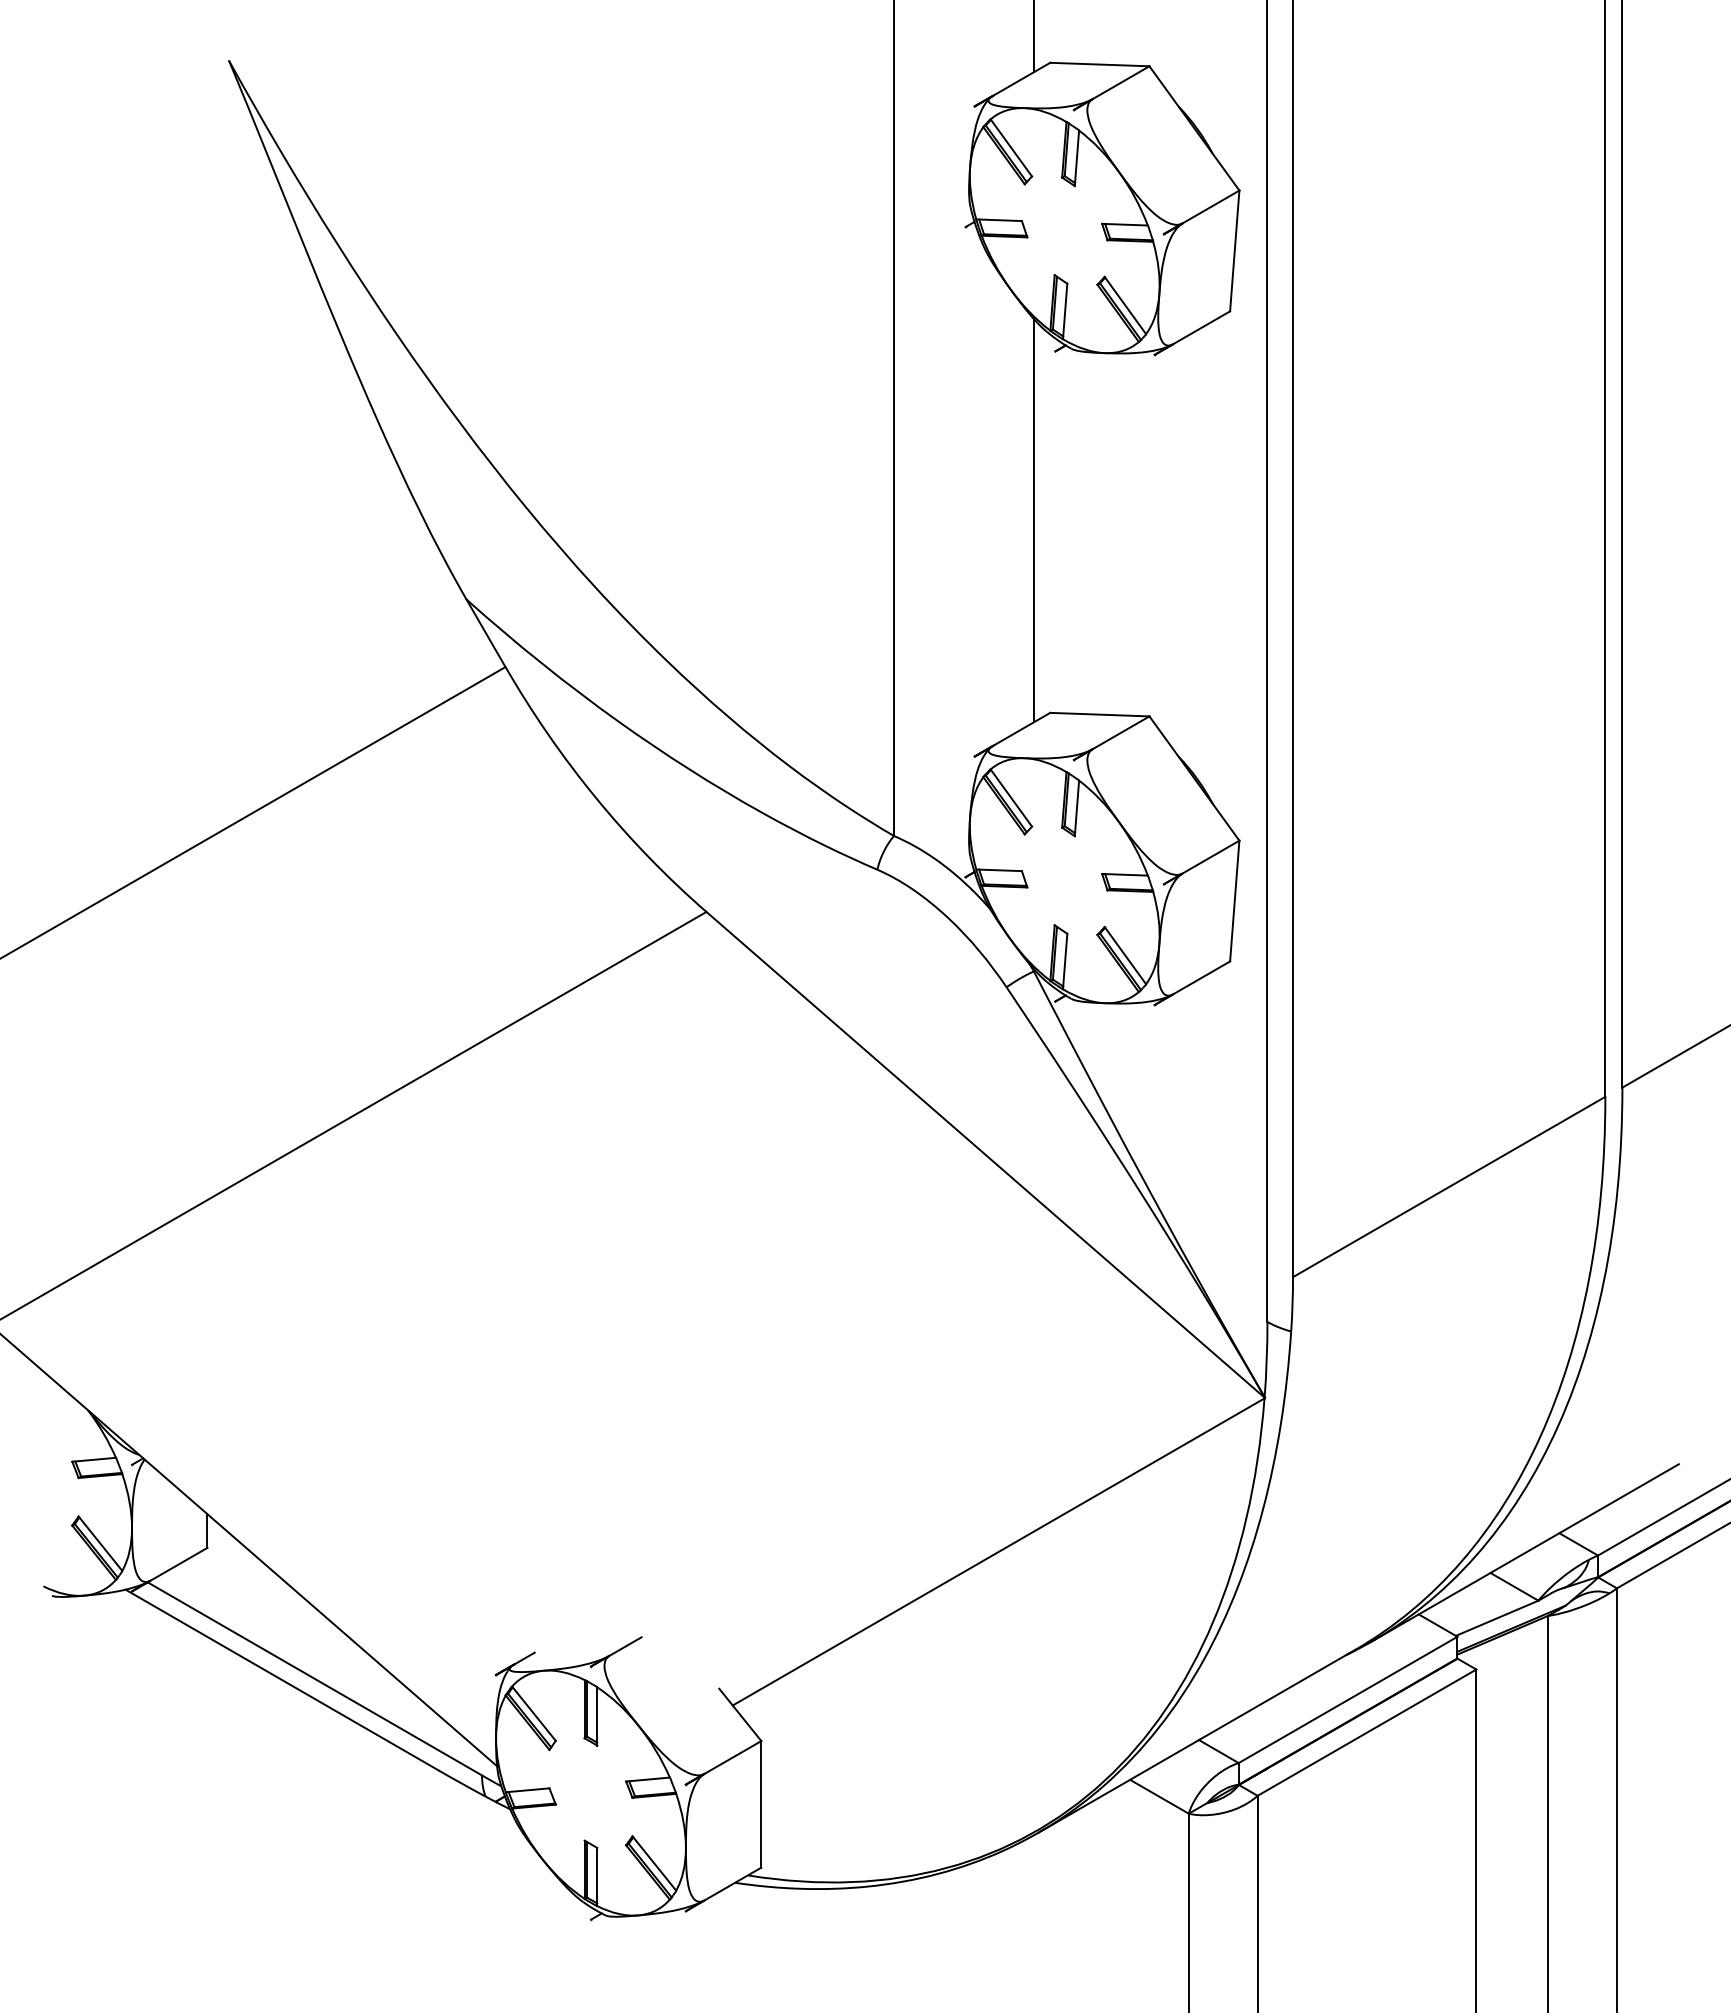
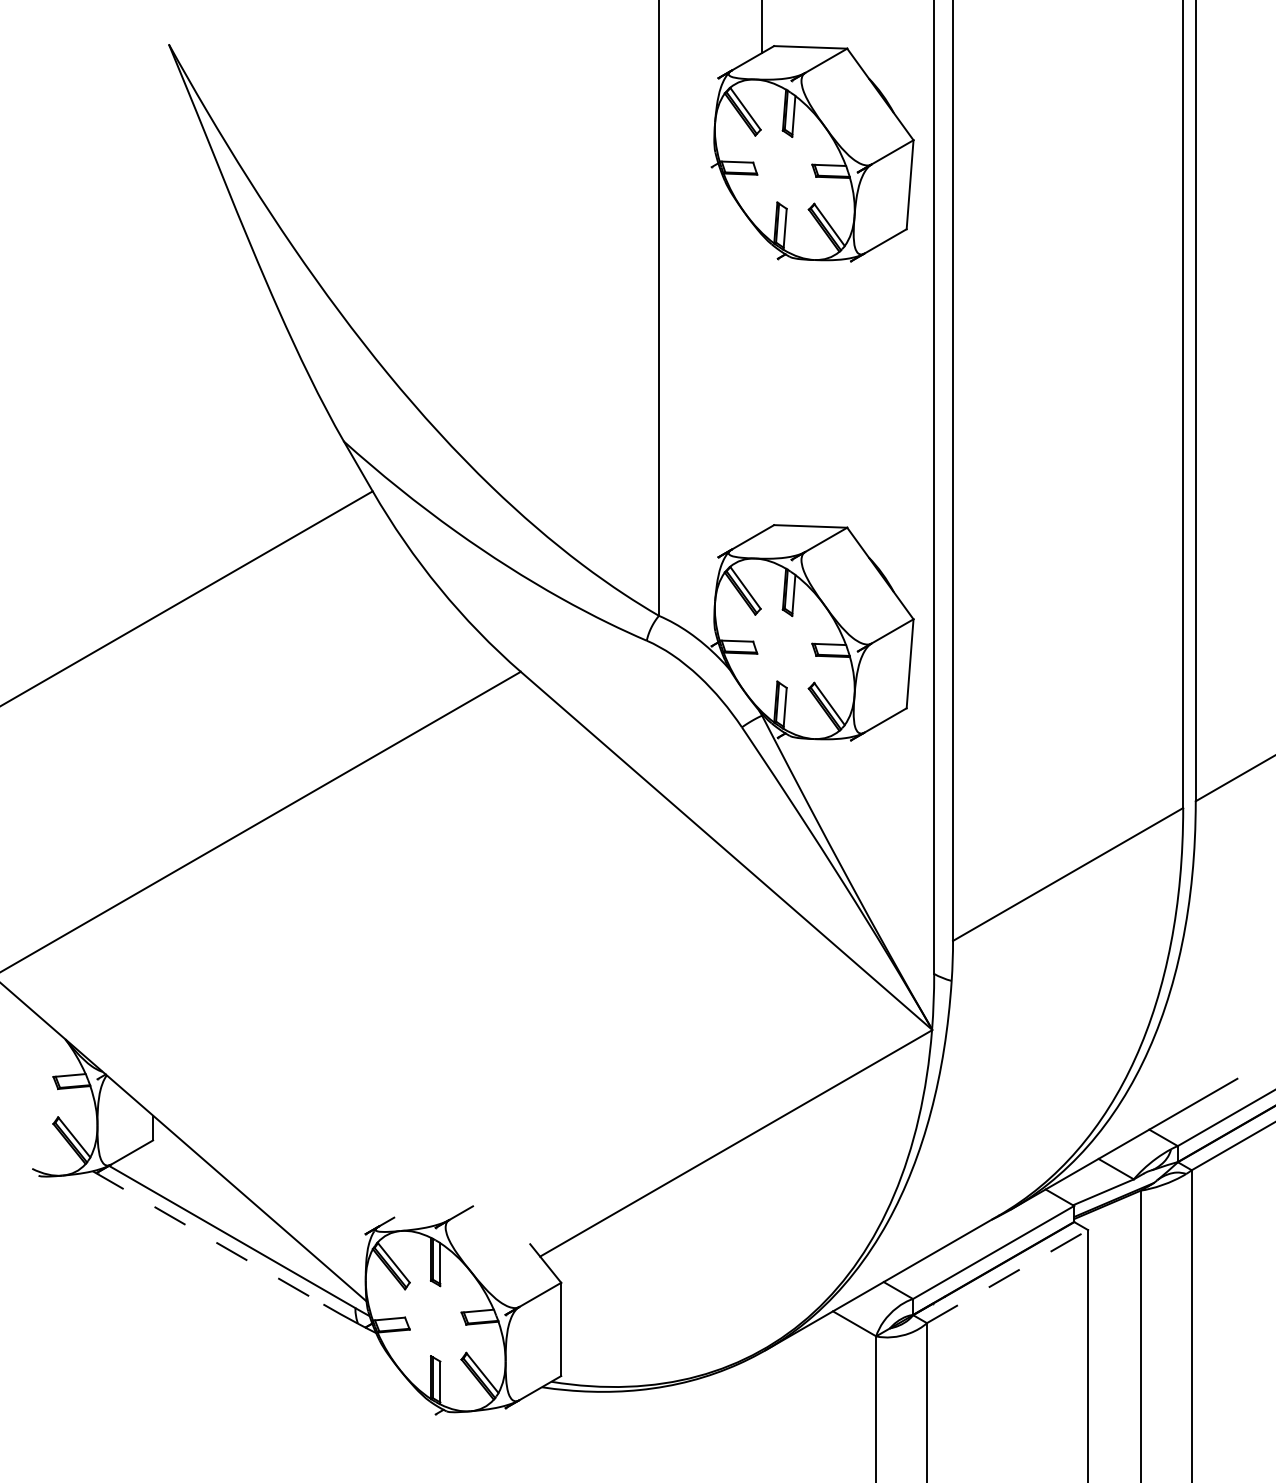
line: (1033, 520) -> (761, 383), removed
line: (282, 1680) -> (208, 1238), solid -> dashed
line: (1367, 1732) -> (1007, 1276), solid -> dashed

